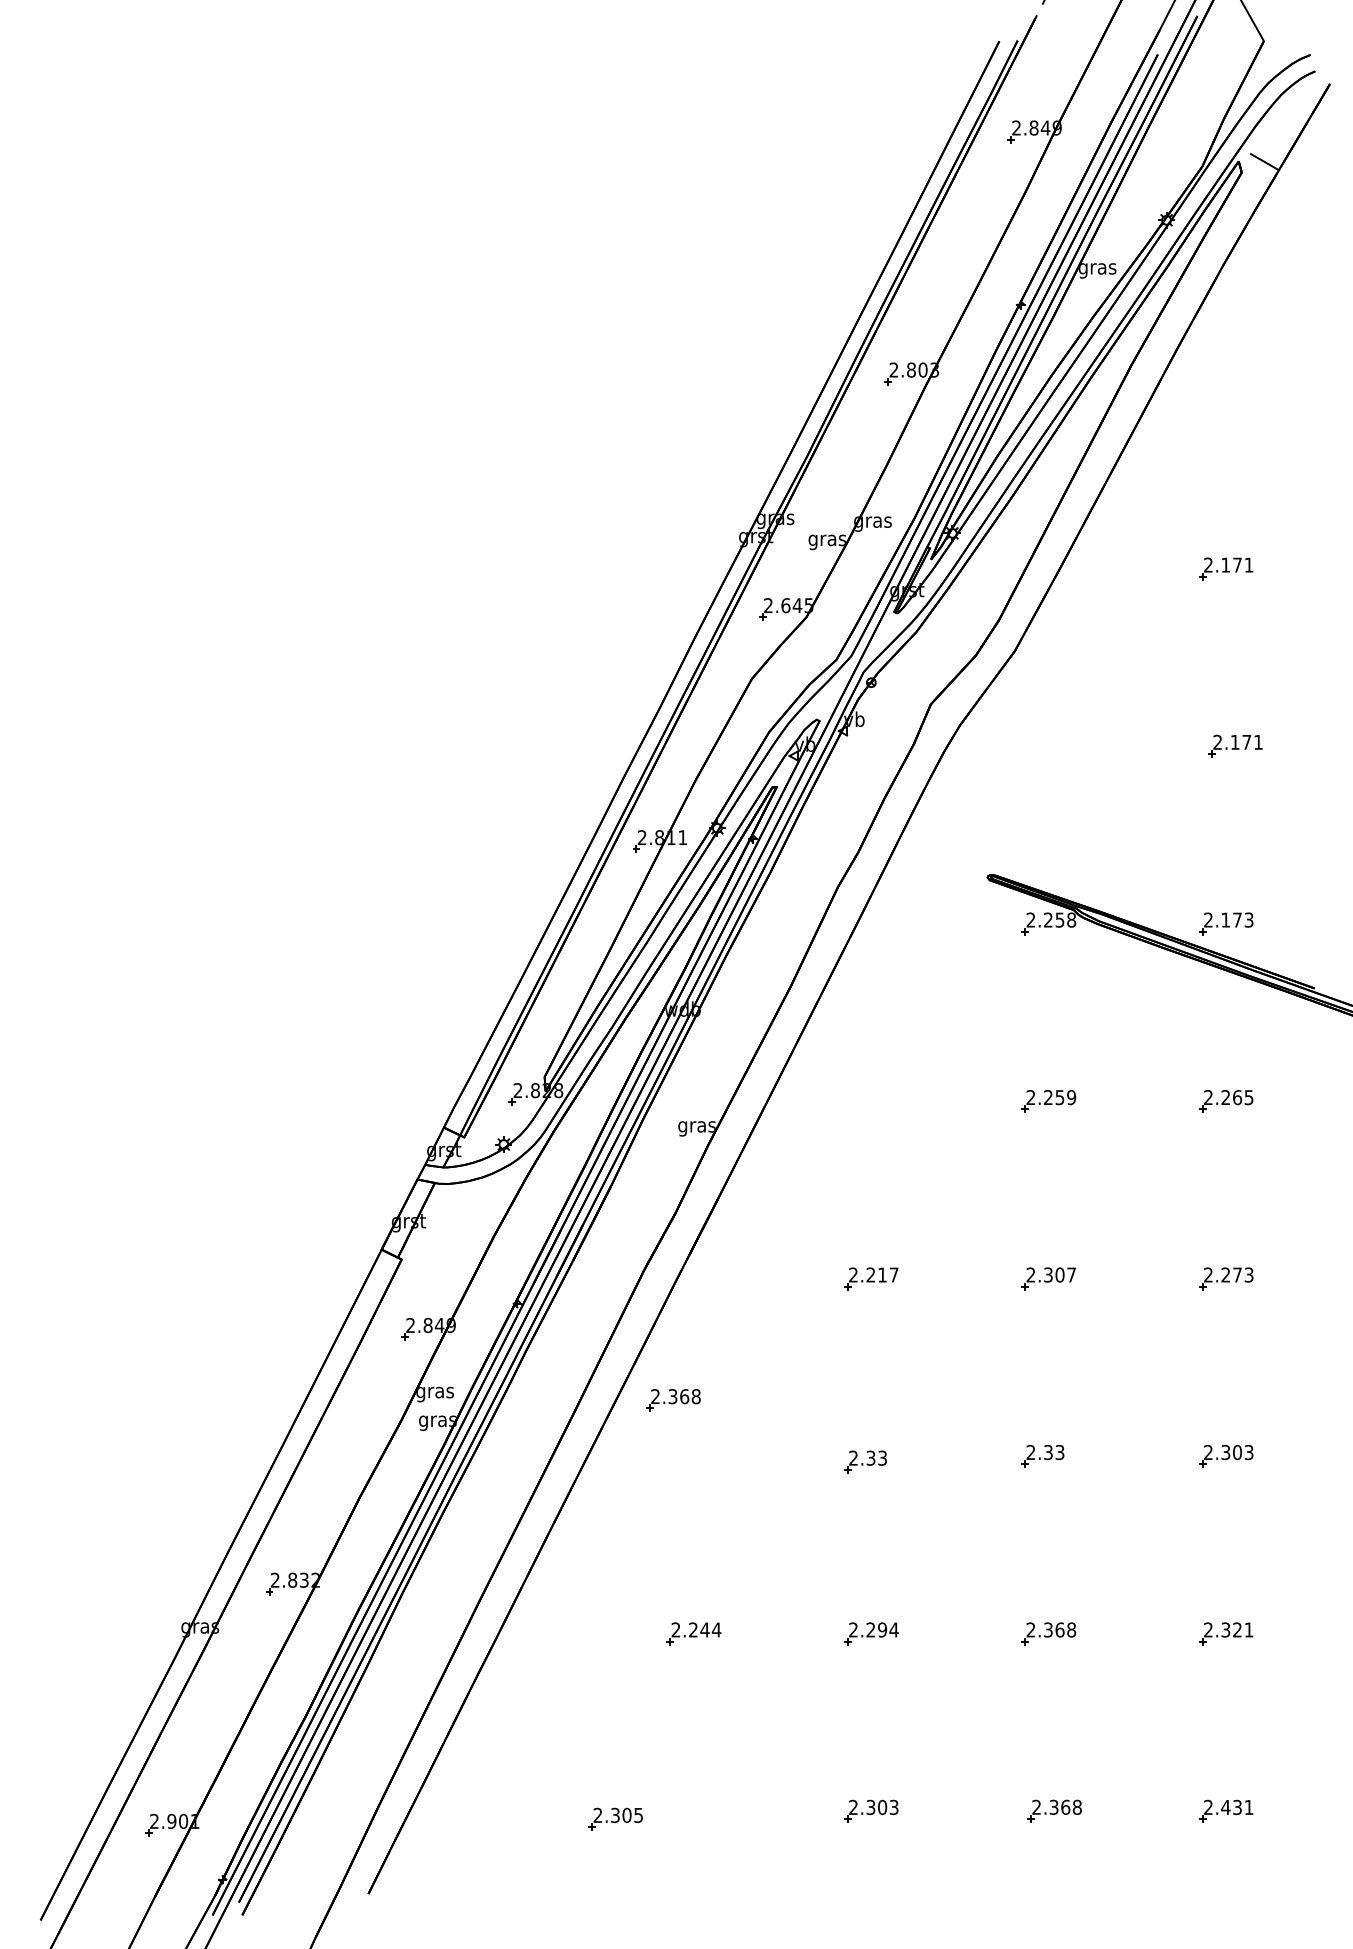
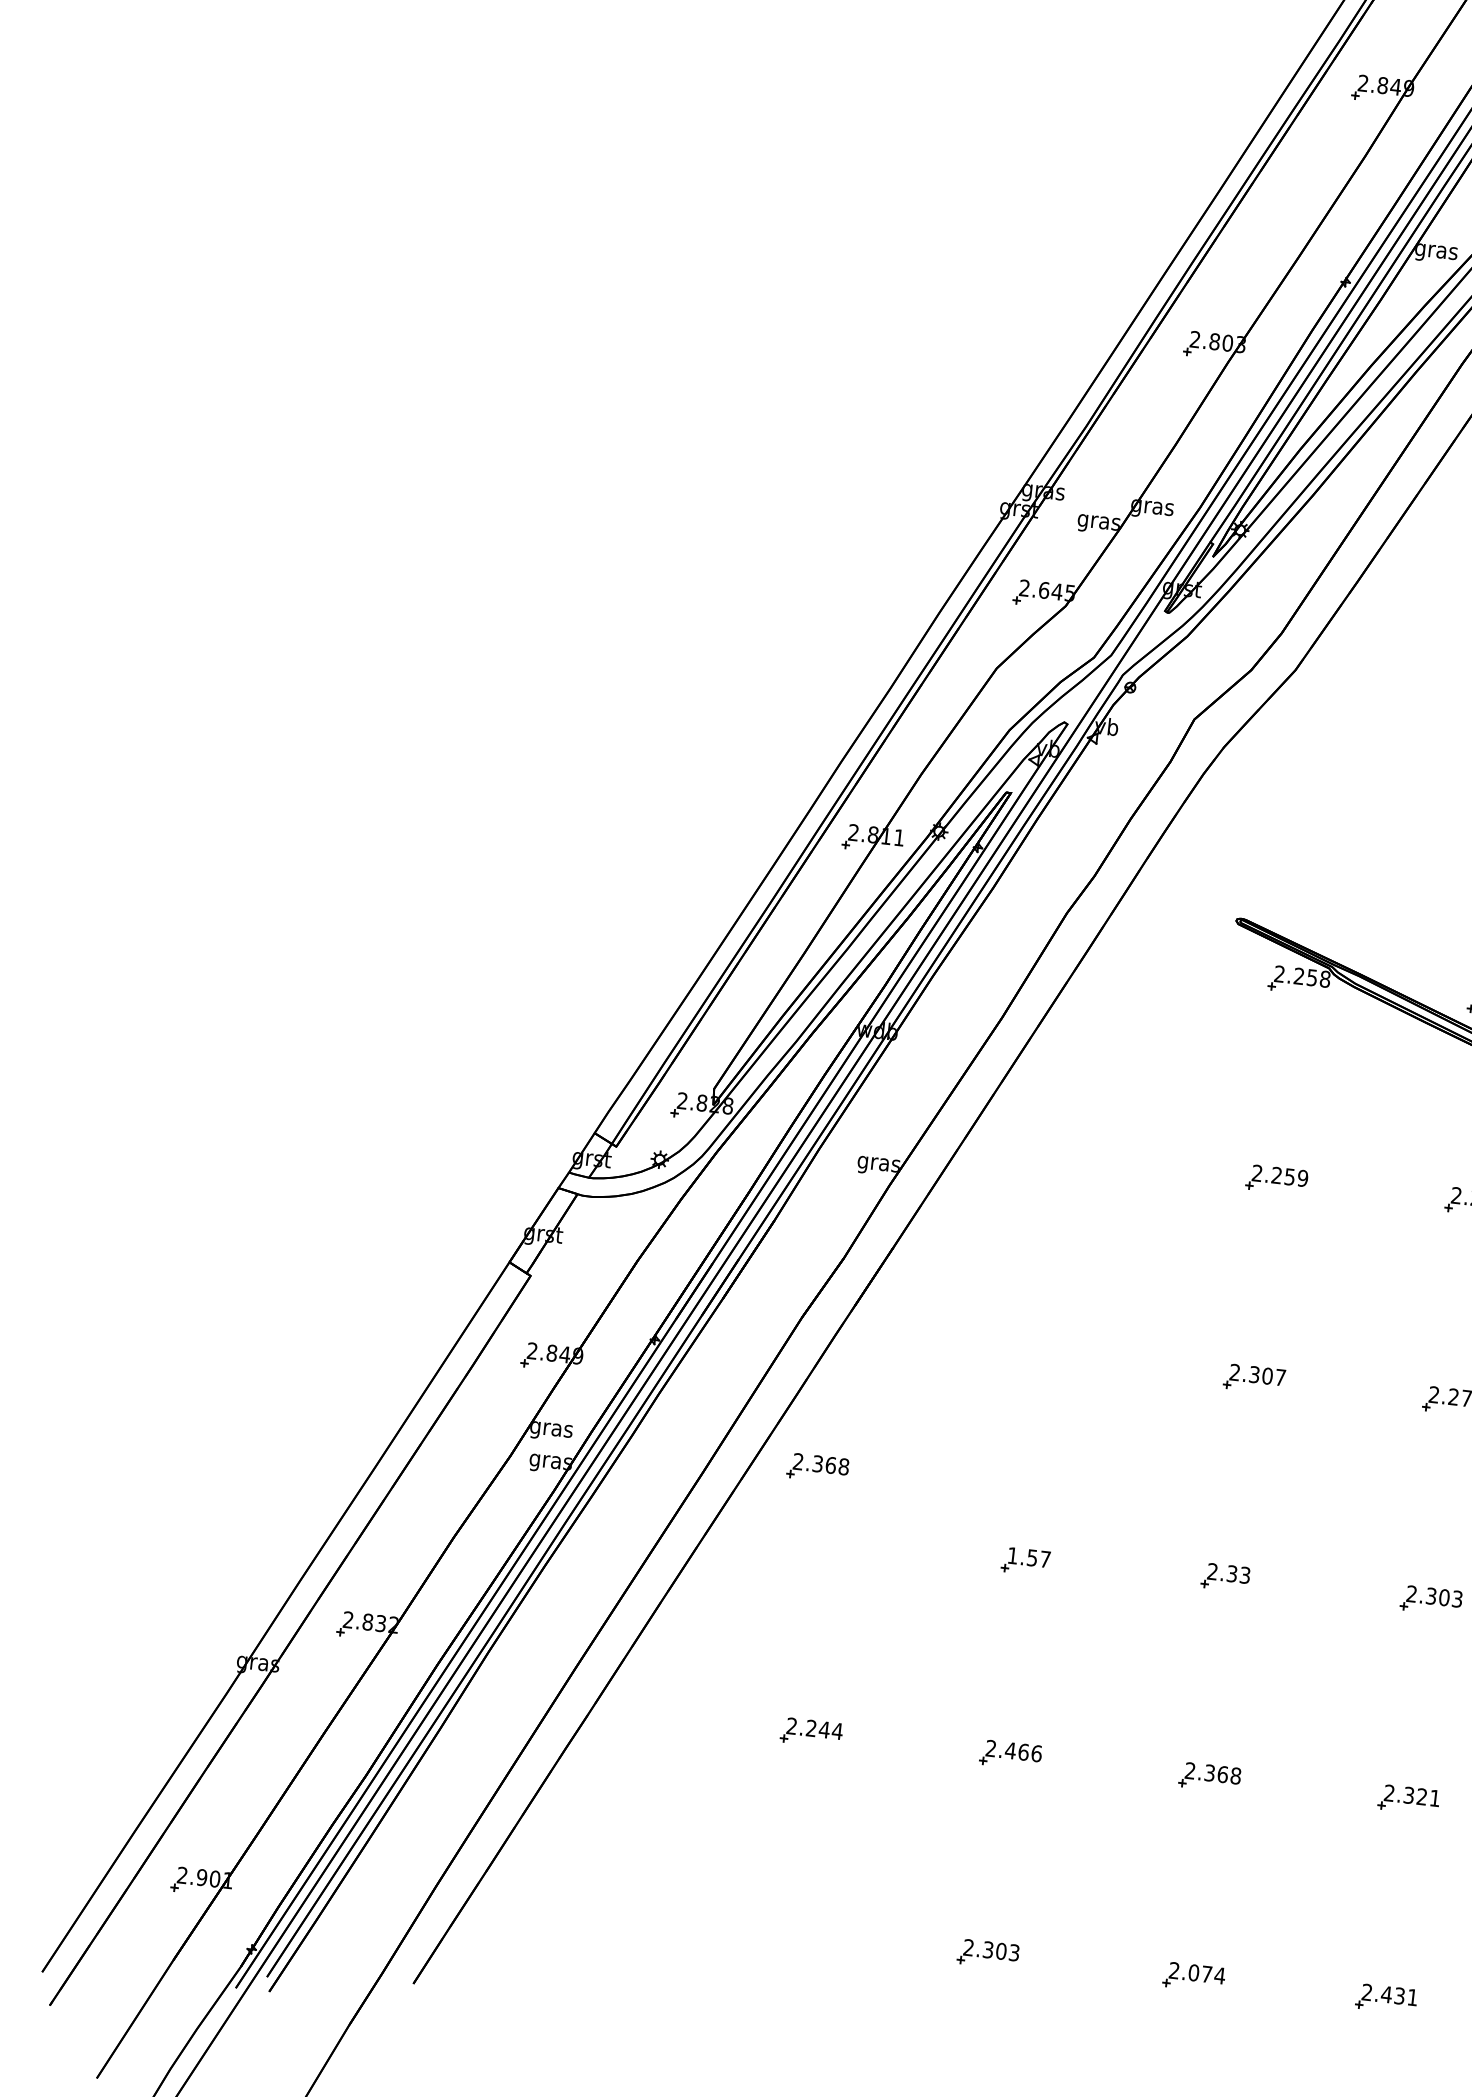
part: (871, 1278) -> (1055, 1356), removed
text: (867, 1457) -> (1028, 1556), 2.33 -> 1.57
text: (882, 1629) -> (1023, 1751), 2.294 -> 2.466
text: (1065, 1806) -> (1206, 1973), 2.368 -> 2.074
part: (615, 1818) -> (700, 1930), removed

